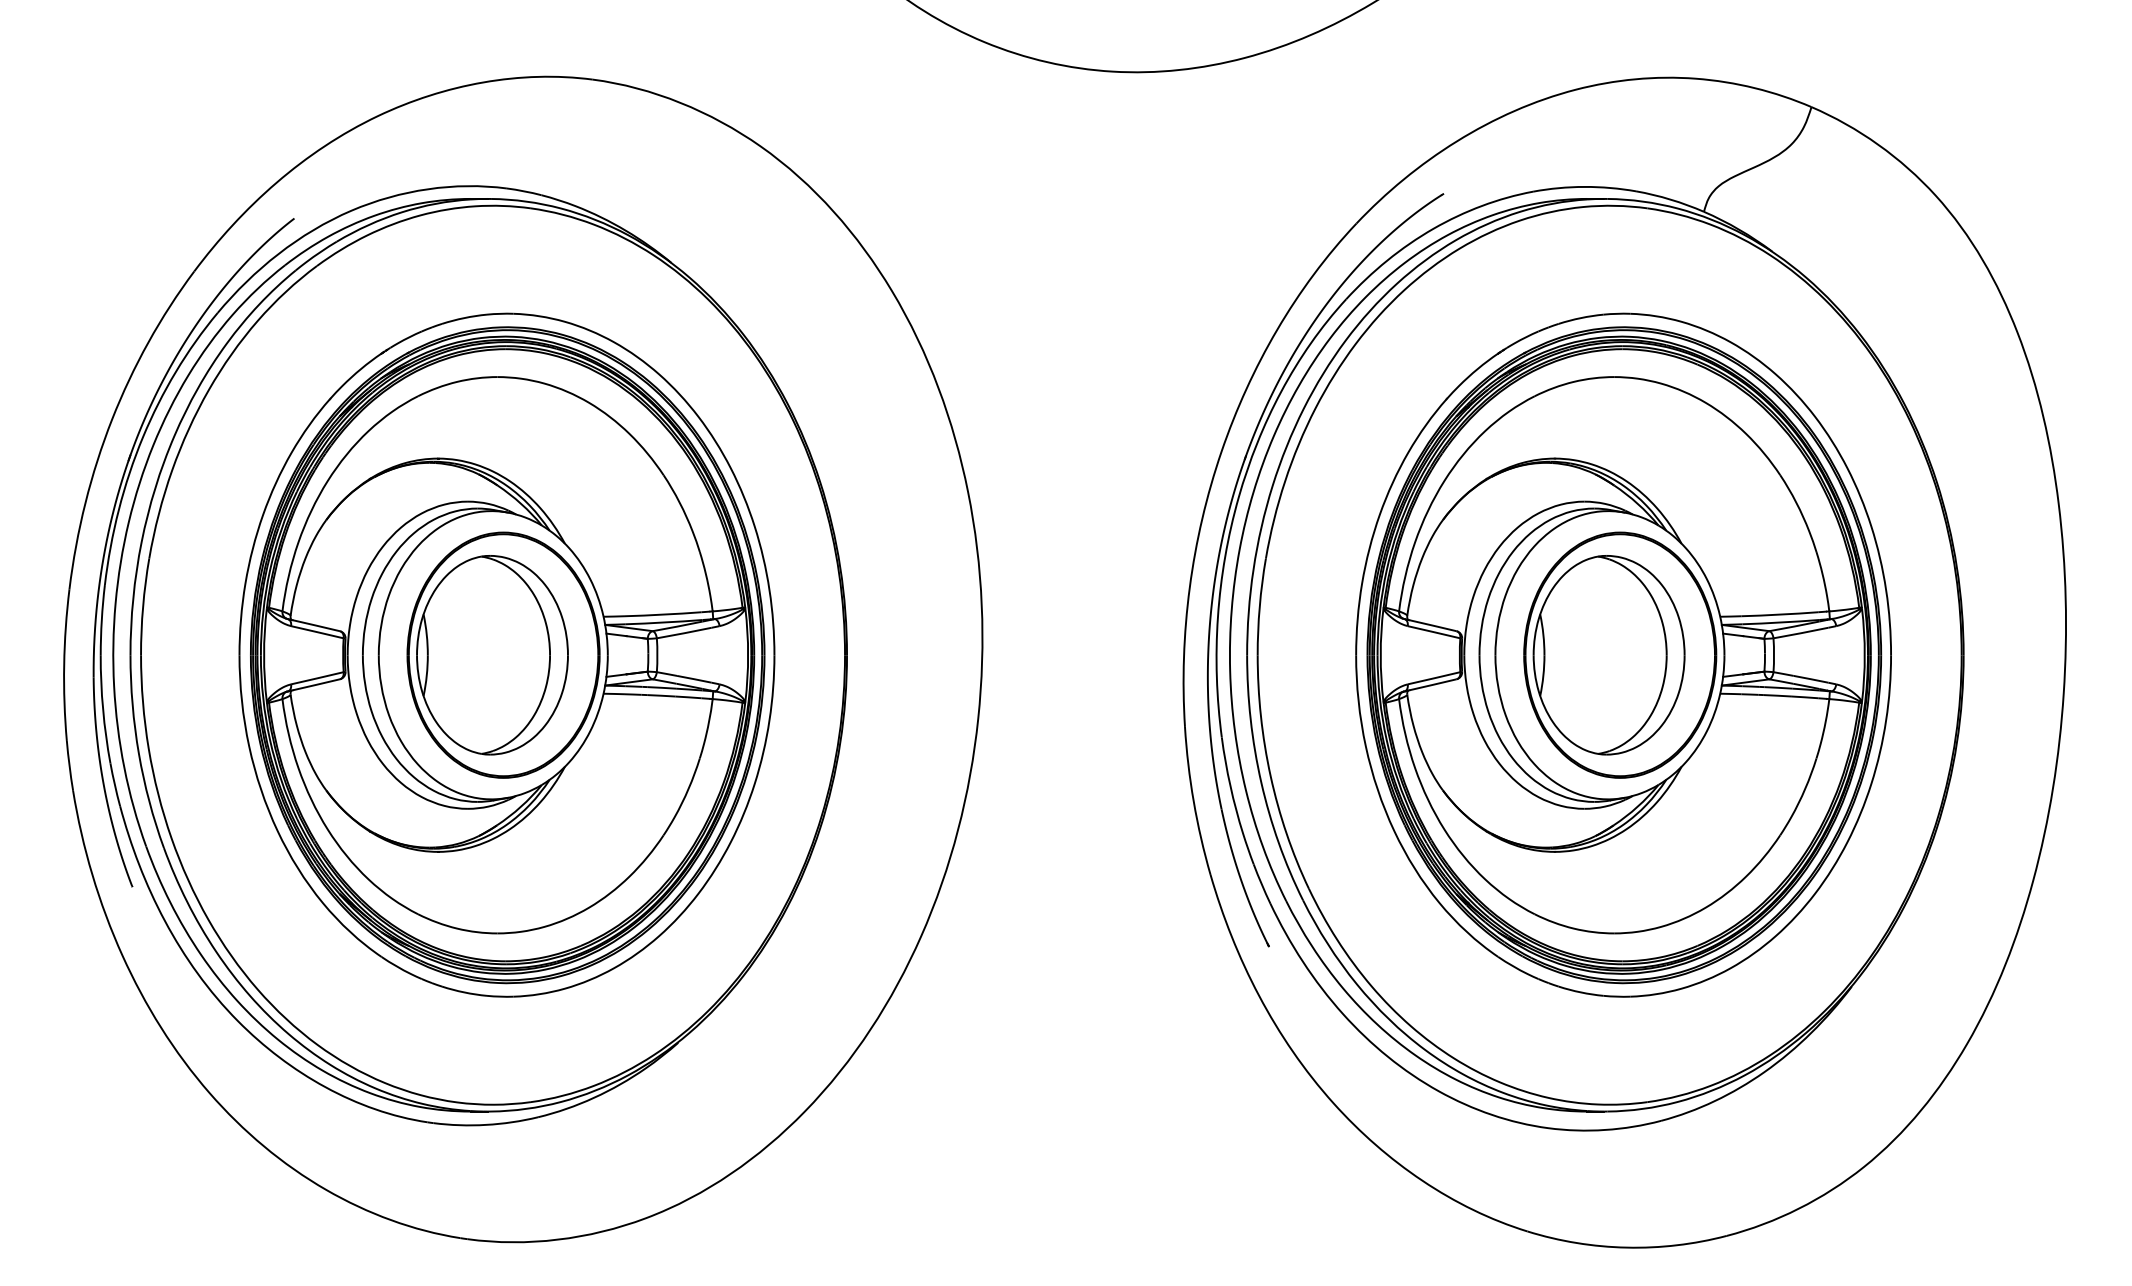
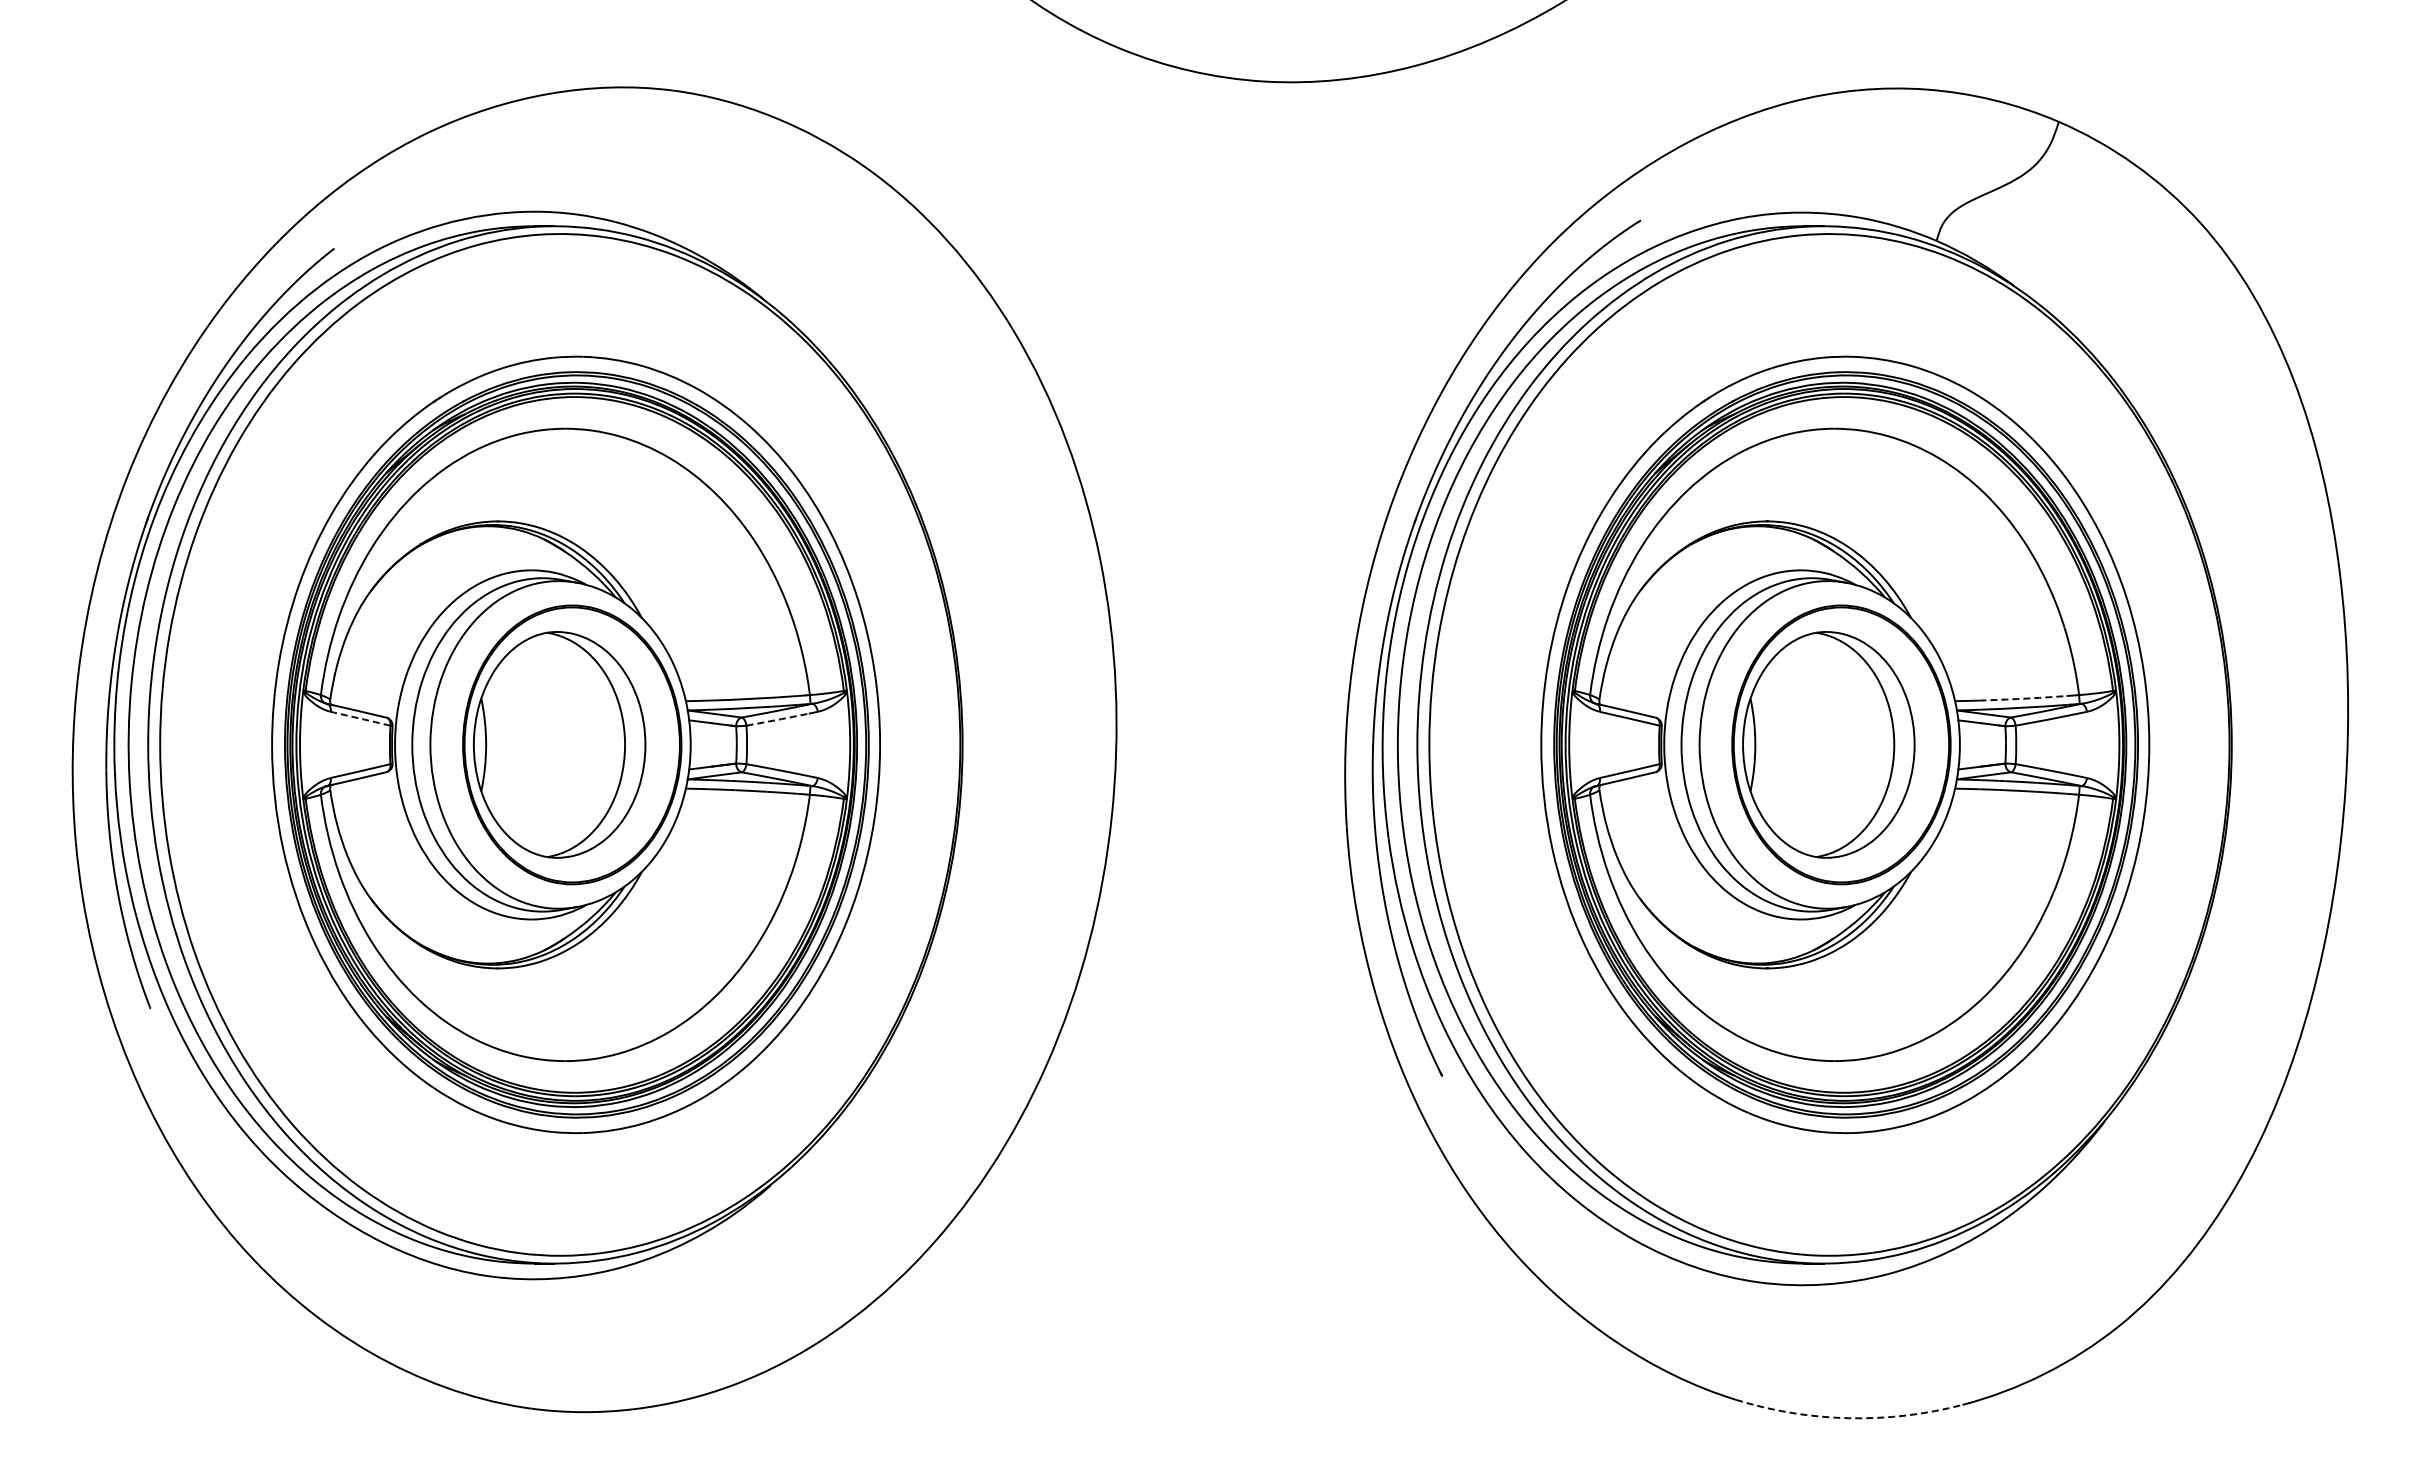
arc: (1779, 614) -> (2022, 698), solid -> dashed
arc: (317, 632) -> (360, 718), solid -> dashed
arc: (684, 632) -> (777, 719), solid -> dashed
arc: (1626, 1247) -> (1848, 1418), solid -> dashed

